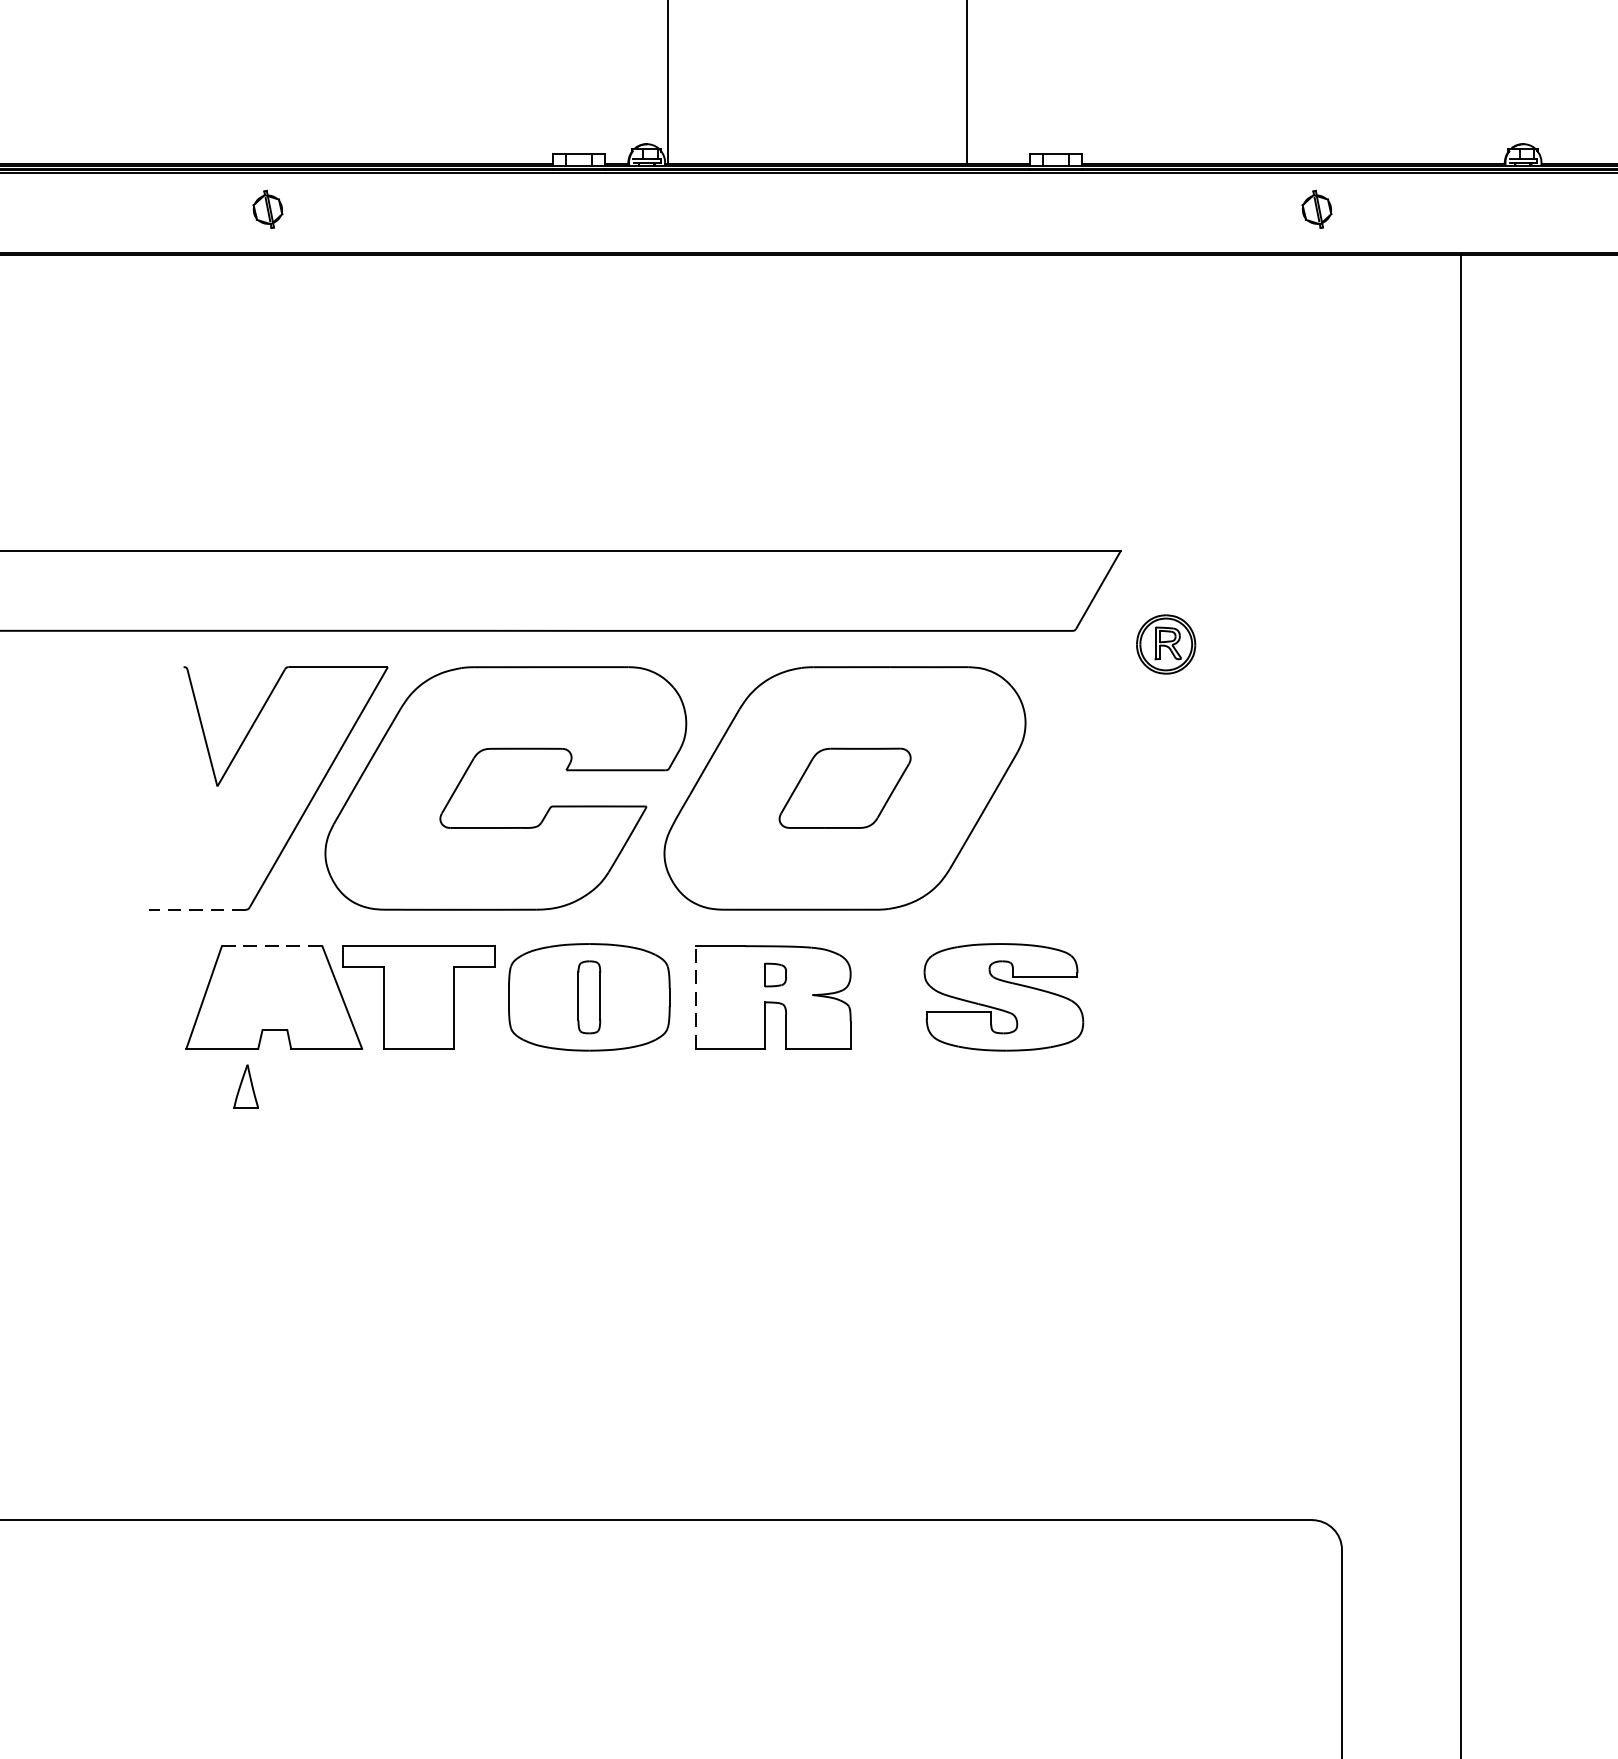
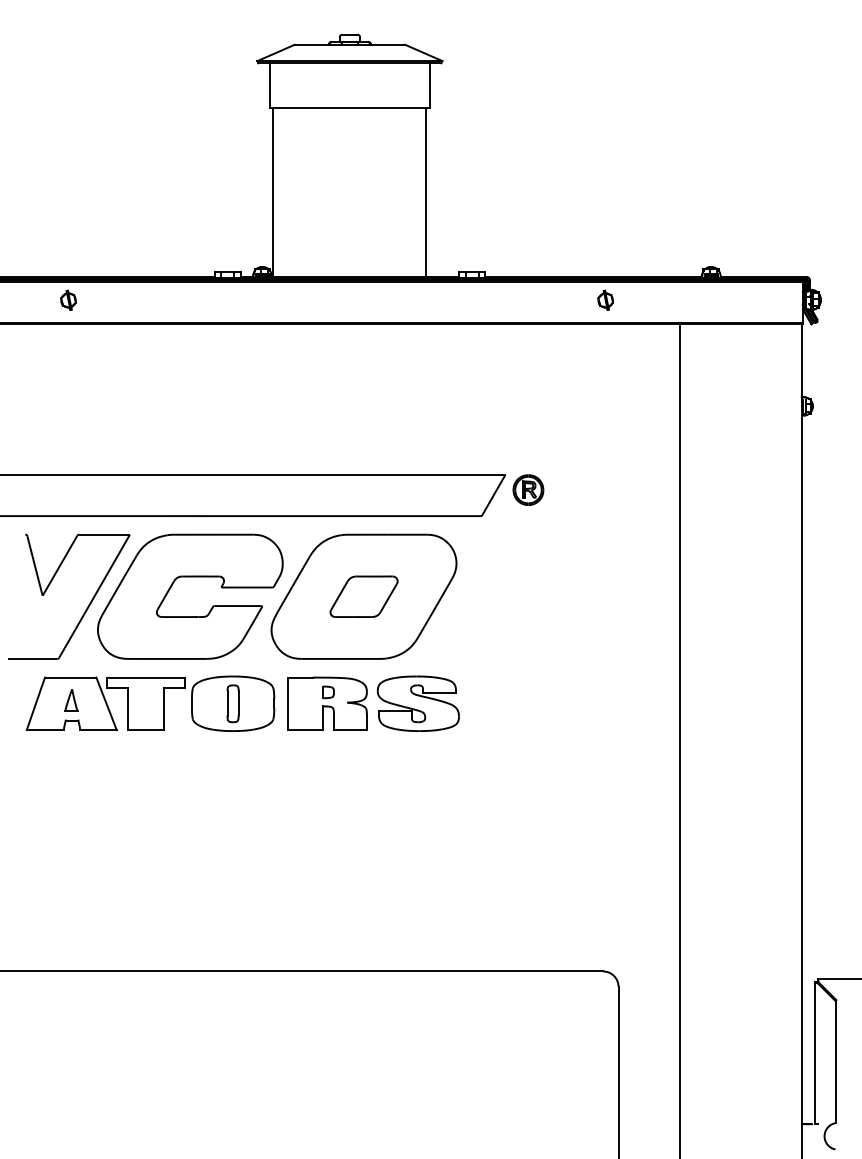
part: (1166, 643) -> (528, 489), moved
line: (195, 908) -> (31, 658), dashed -> solid
line: (271, 945) -> (70, 677), dashed -> solid
line: (695, 996) -> (287, 703), dashed -> solid
part: (1002, 996) -> (417, 703), moved
part: (246, 1086) -> (71, 700), moved

